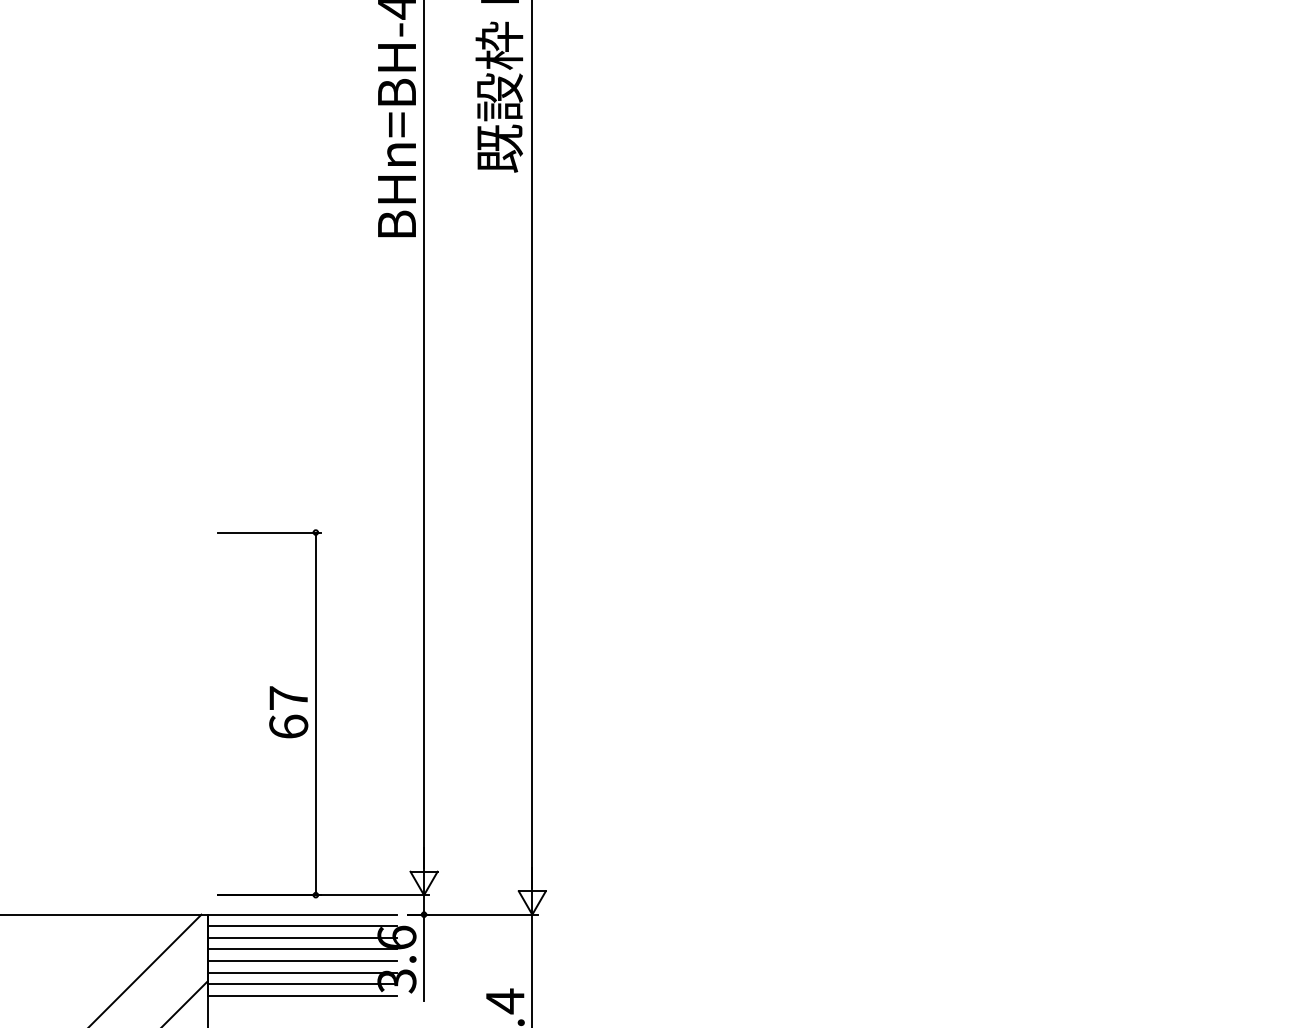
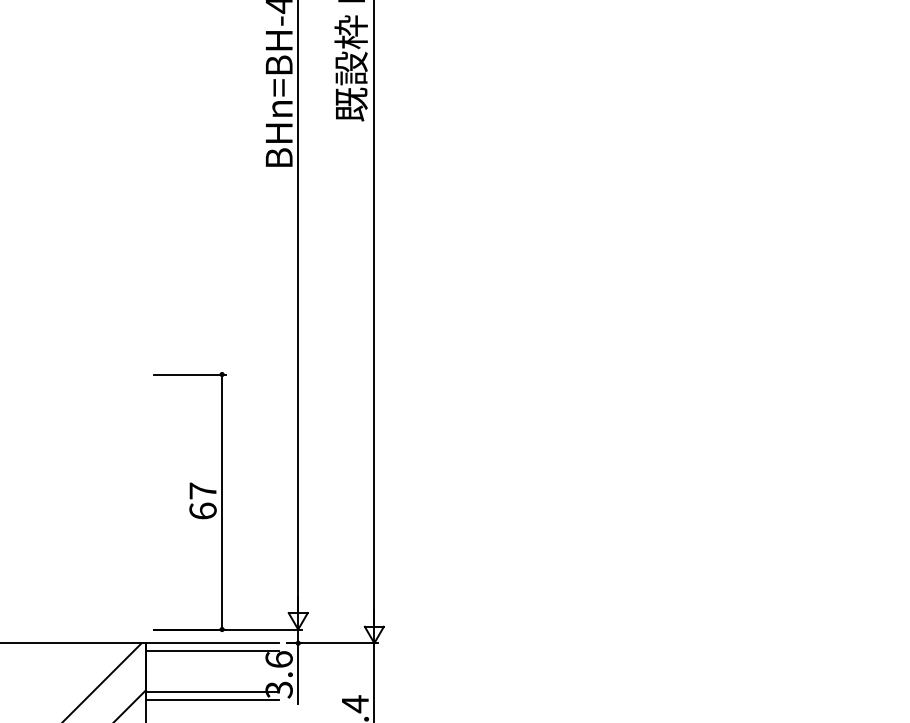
line: (302, 937) -> (212, 659), removed
line: (302, 949) -> (212, 667), removed
line: (302, 961) -> (212, 676), removed
line: (302, 972) -> (212, 683), removed

